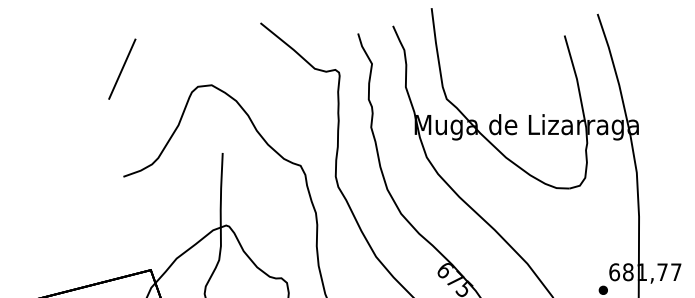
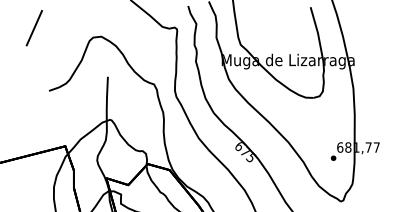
line: (120, 69) -> (33, 28), moved

